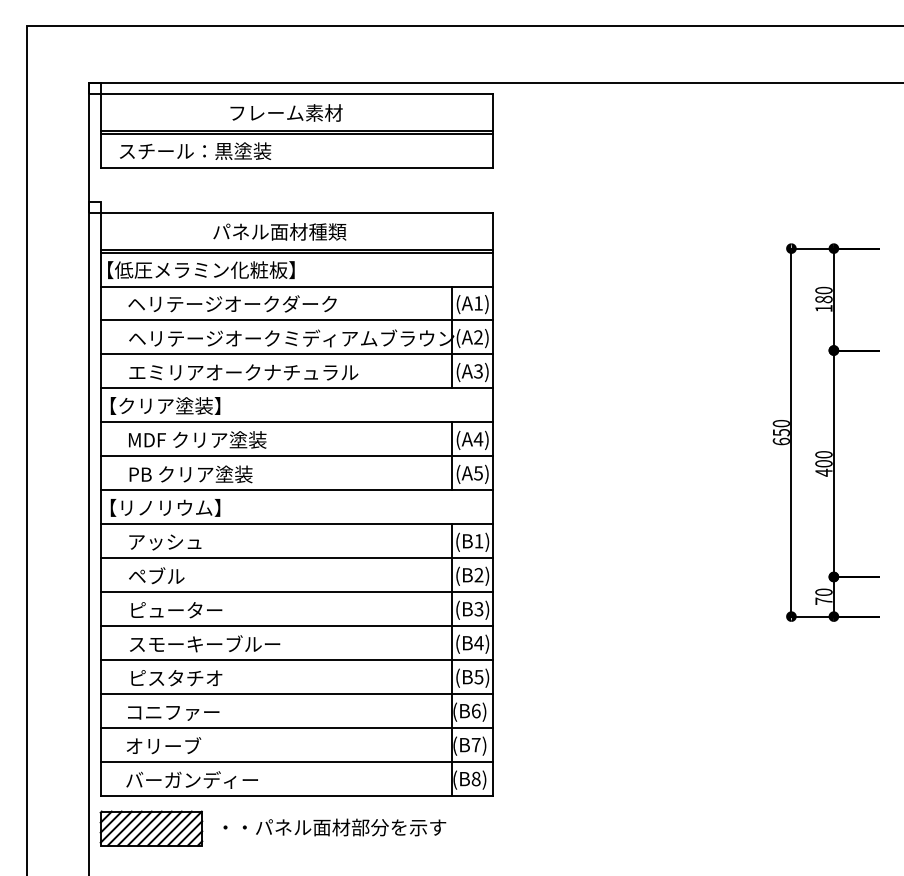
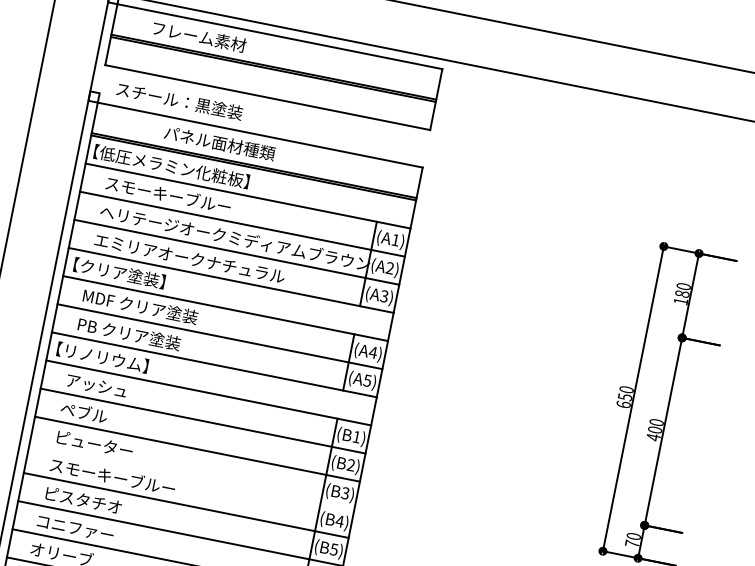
text: (286, 112) -> (199, 36), moved
text: (195, 150) -> (179, 100), moved
text: (279, 231) -> (219, 142), moved
text: (232, 303) -> (191, 199), ヘリテージオークダーク -> スモーキーブルー
line: (296, 626) -> (191, 477), removed

